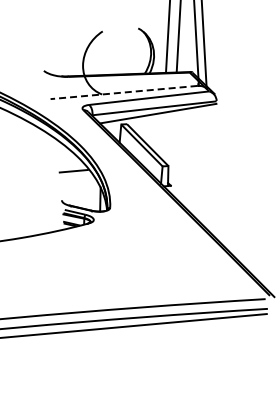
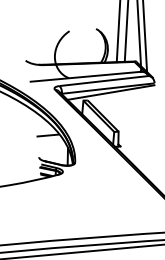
line: (124, 92) -> (85, 76), dashed -> solid

